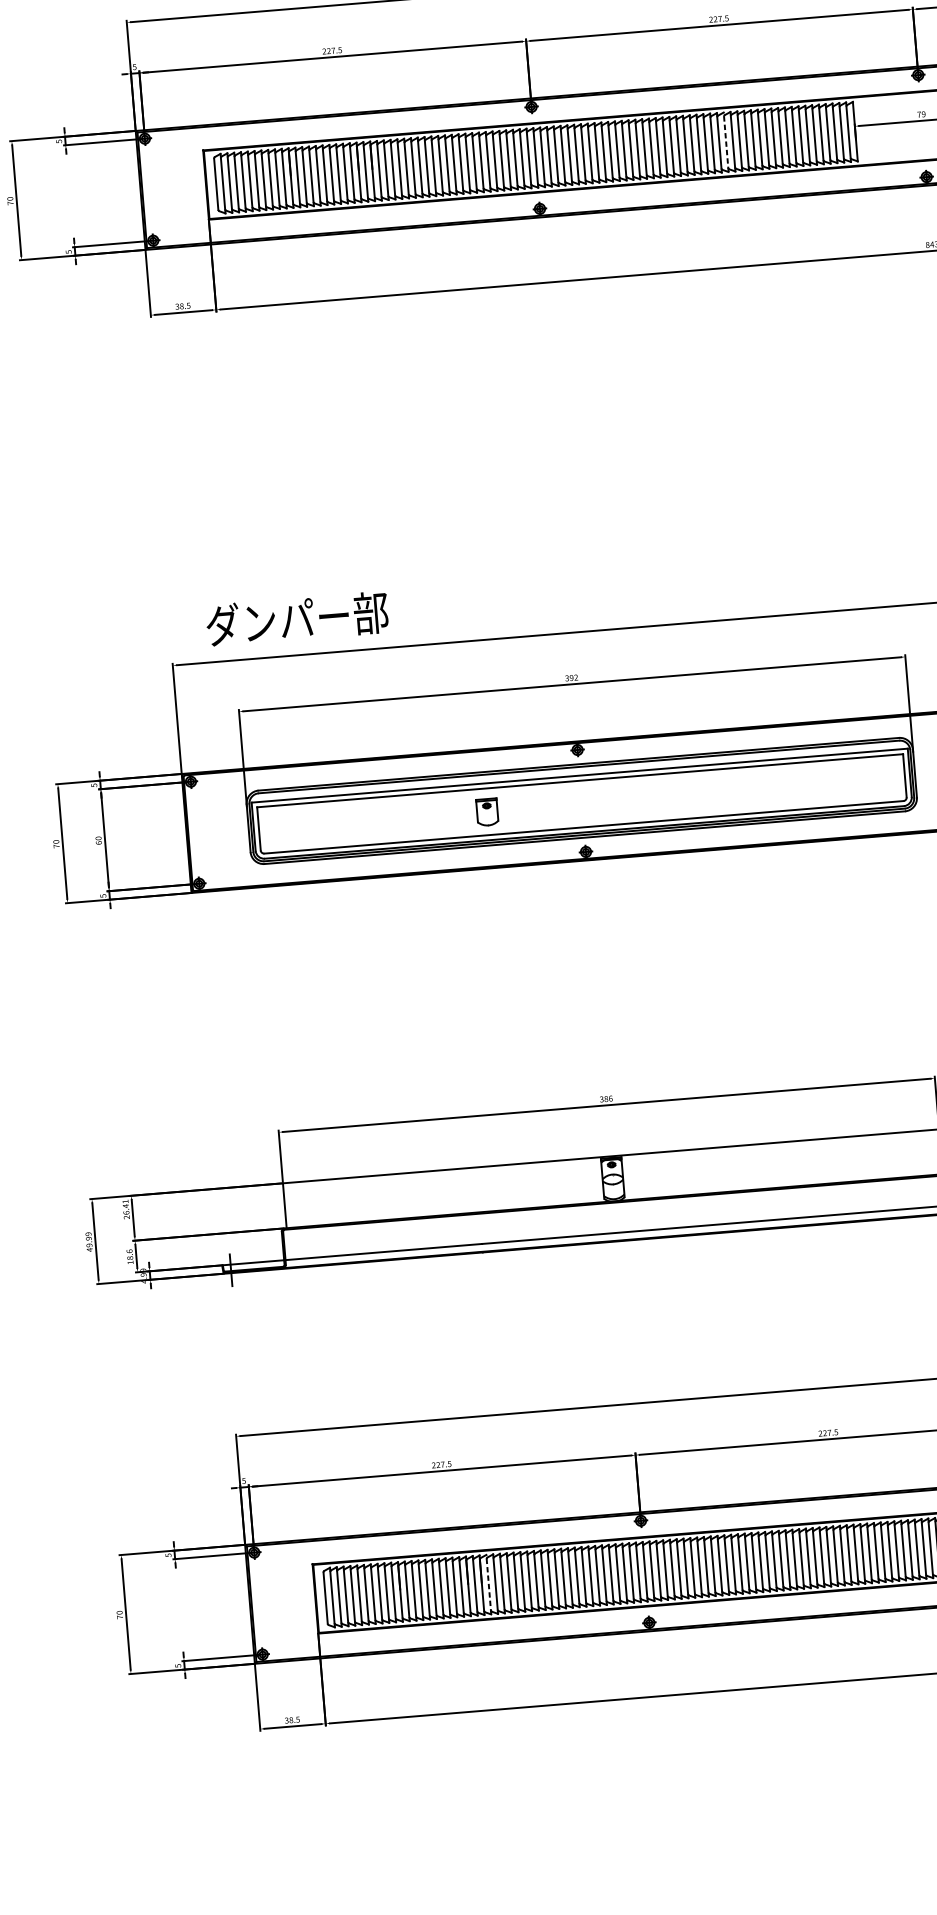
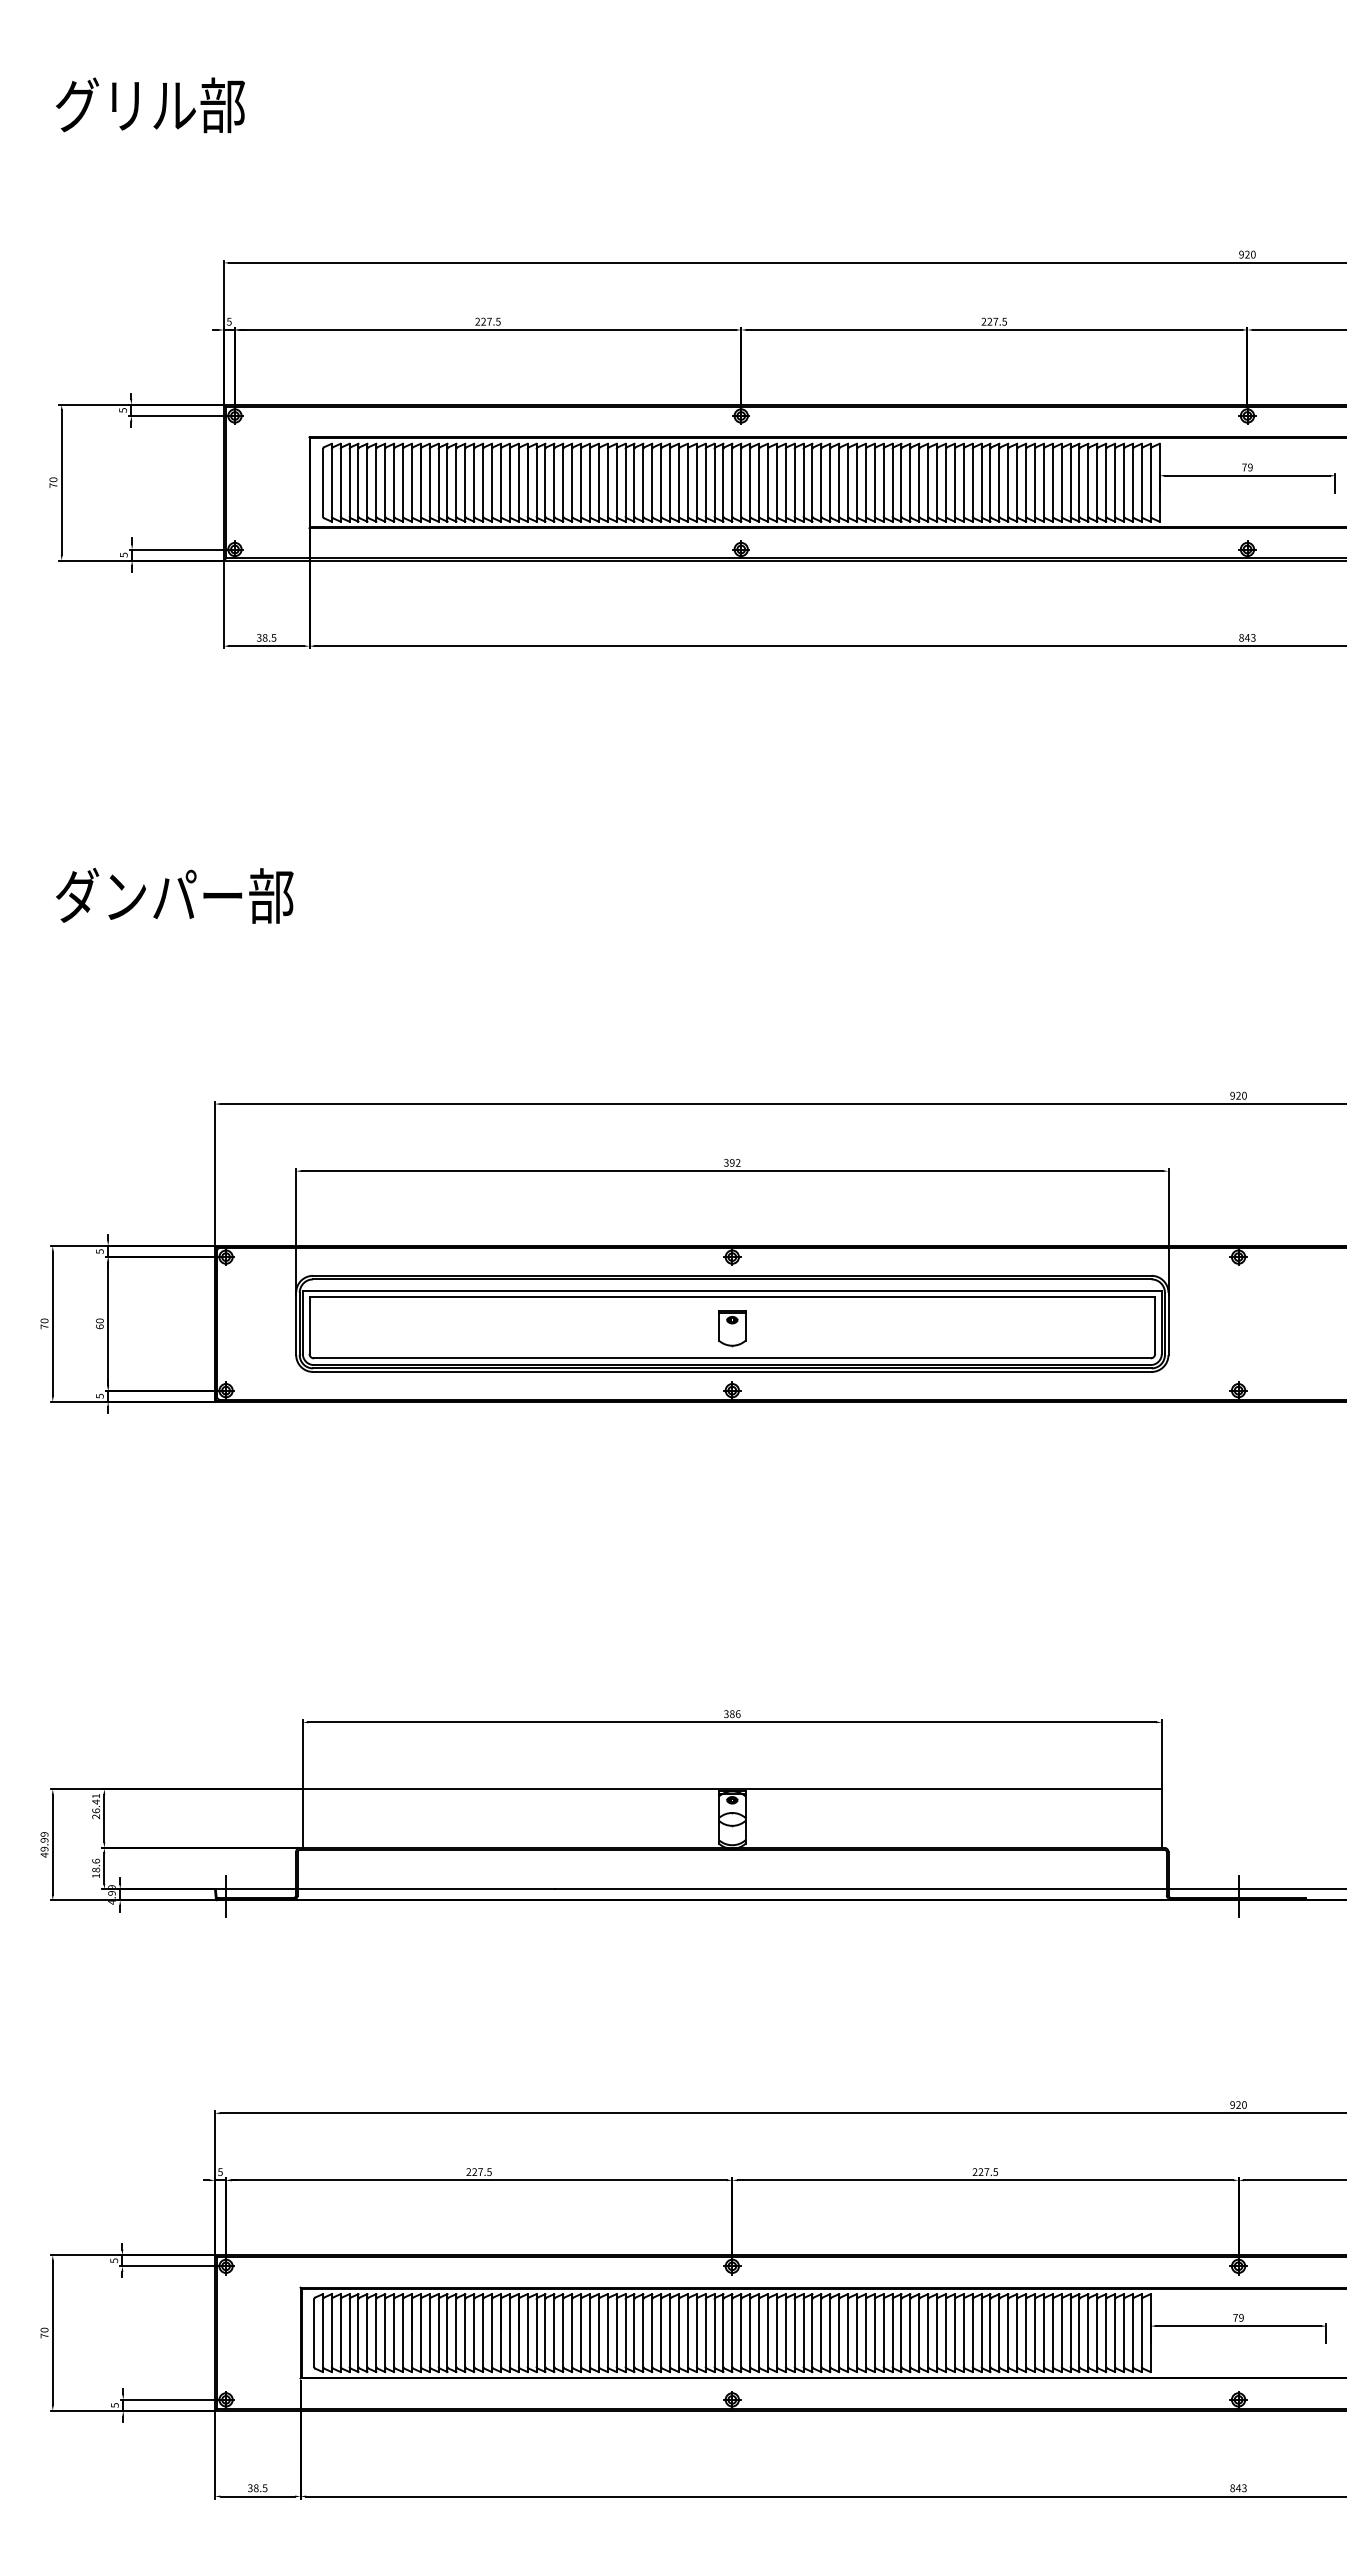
line: (726, 142) -> (990, 482), dashed -> solid
text: (297, 618) -> (174, 895), moved
part: (487, 812) -> (732, 1328), moved
line: (488, 1585) -> (527, 2333), dashed -> solid

